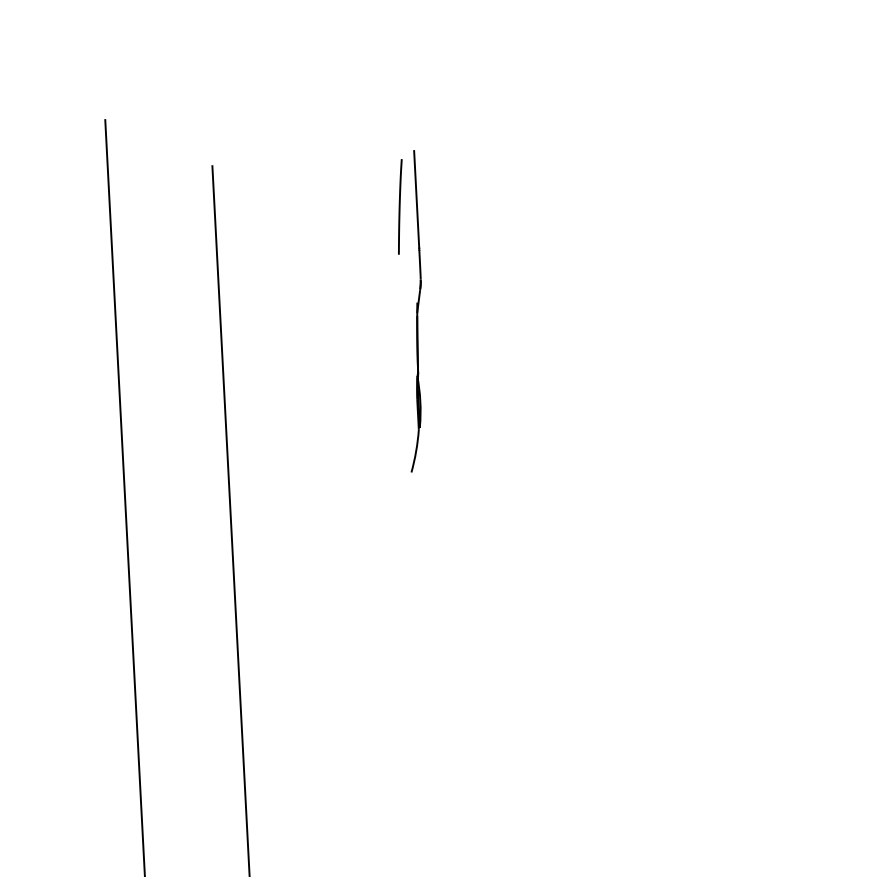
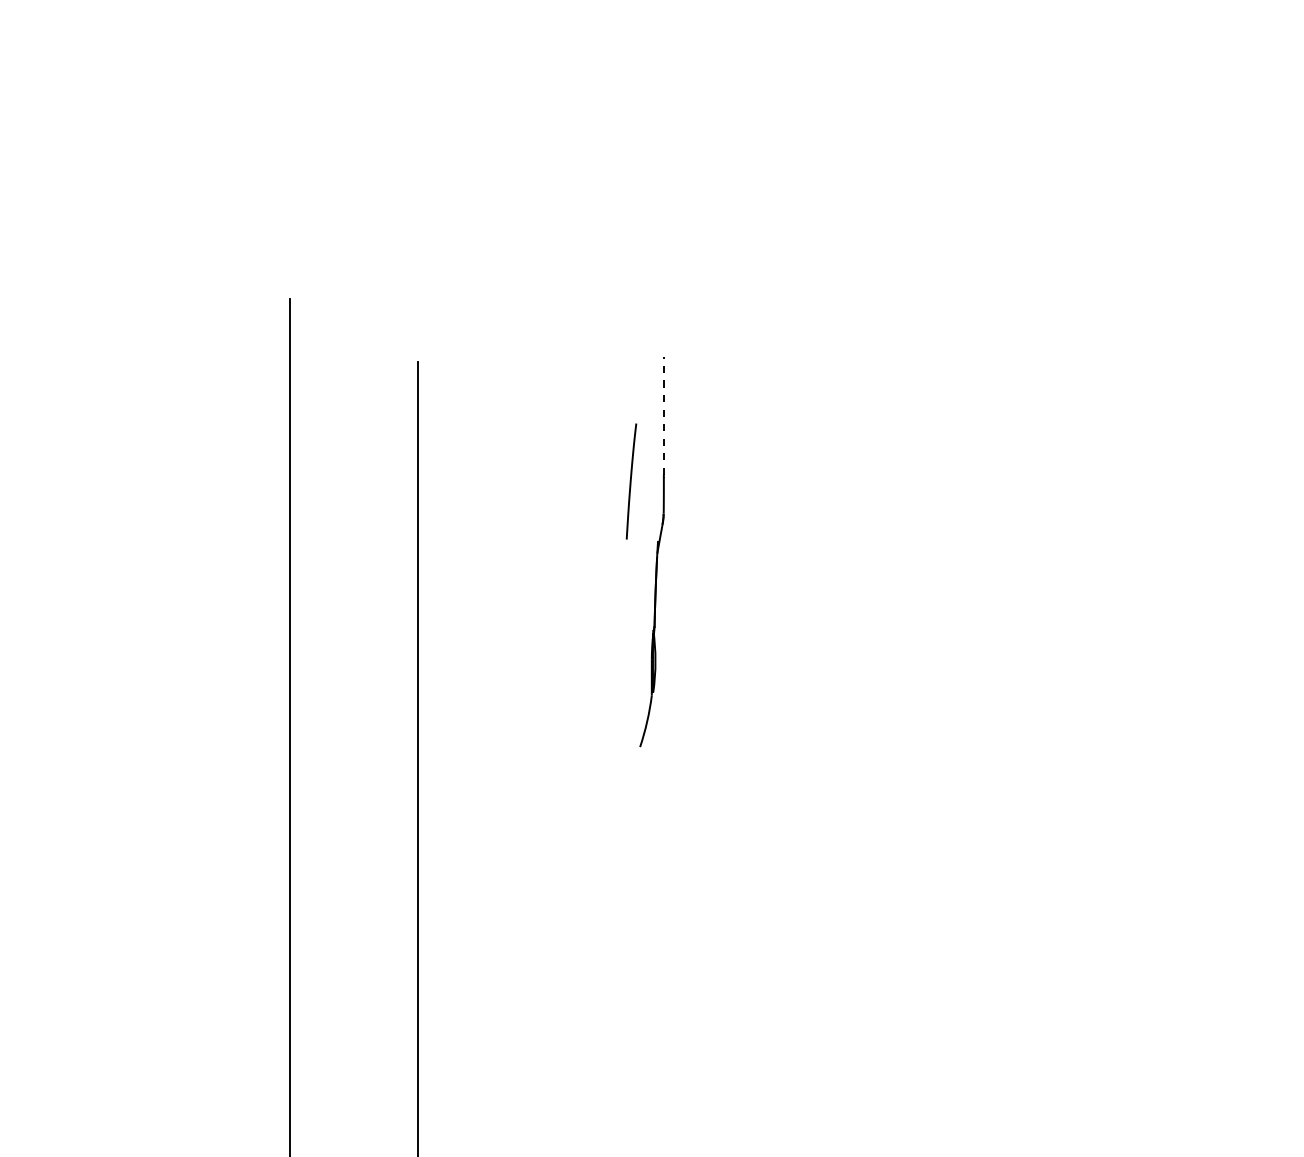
line: (416, 199) -> (663, 415), solid -> dashed
curve: (400, 206) -> (631, 481), moved

